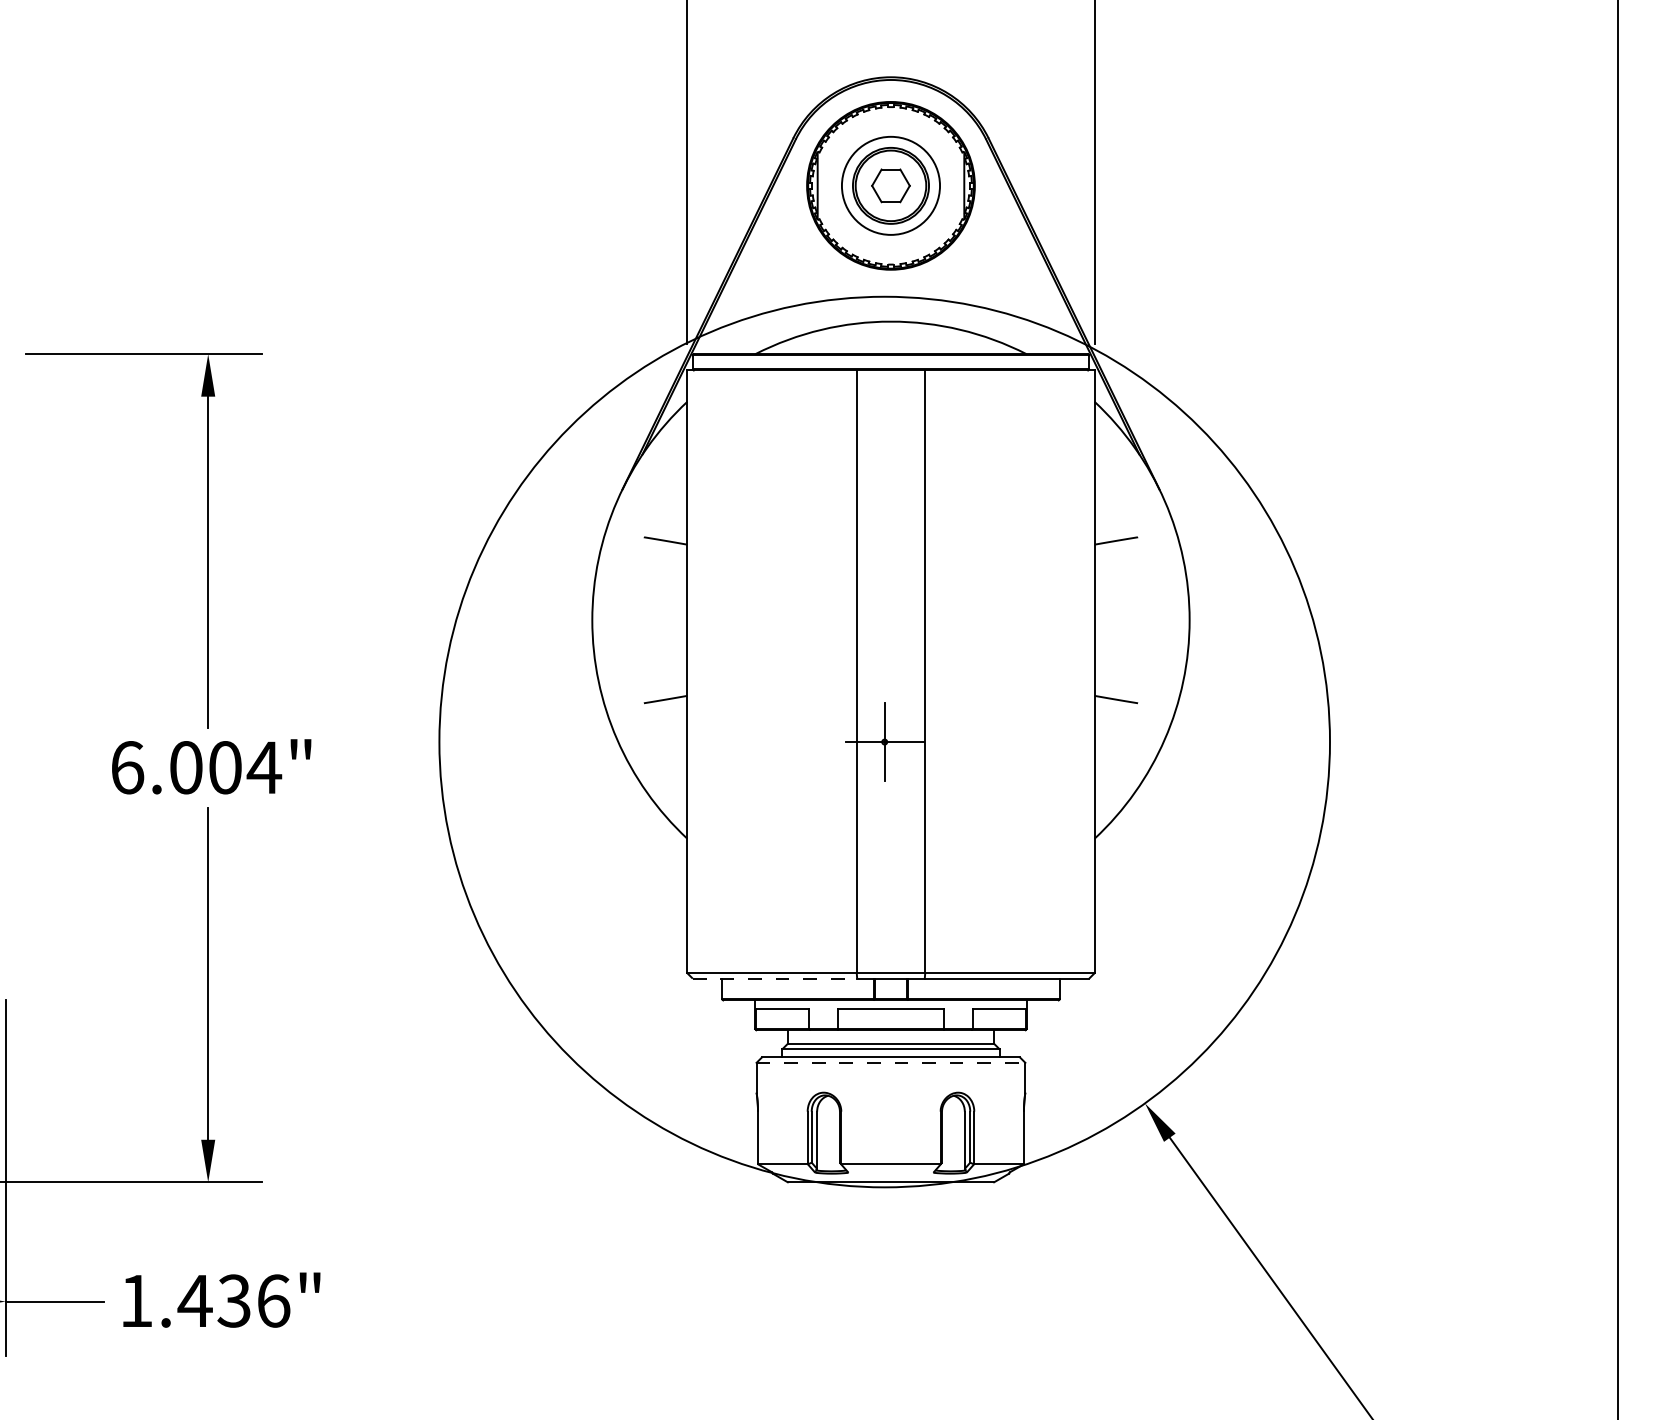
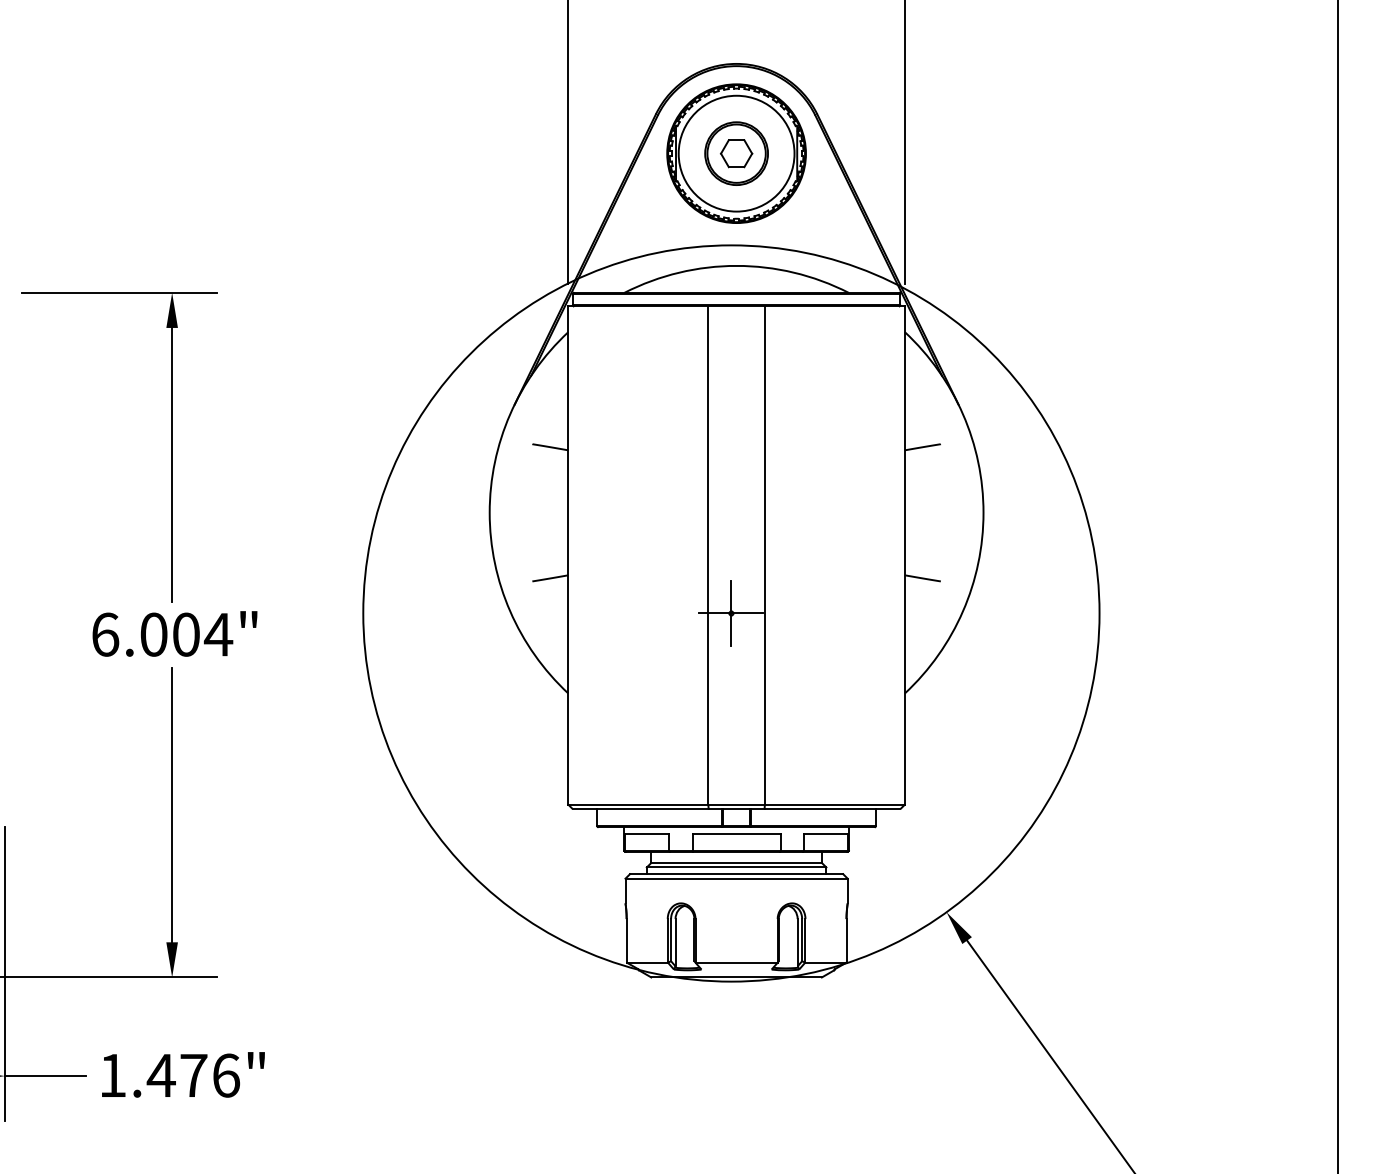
circle: (890, 185) -> (736, 153), size x1.43
line: (774, 979) -> (640, 809), dashed -> solid
line: (892, 1062) -> (737, 878), dashed -> solid
text: (234, 1300) -> (193, 1075), 1.436" -> 1.476"

